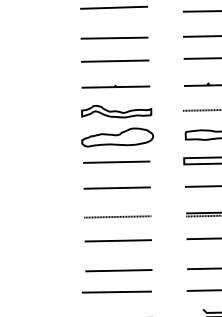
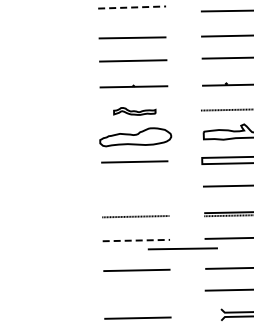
line: (114, 7) -> (132, 7), solid -> dashed
part: (116, 111) -> (134, 111), size x0.6
line: (116, 187) -> (134, 187), removed
line: (118, 240) -> (136, 240), solid -> dashed
line: (116, 291) -> (182, 248), moved

